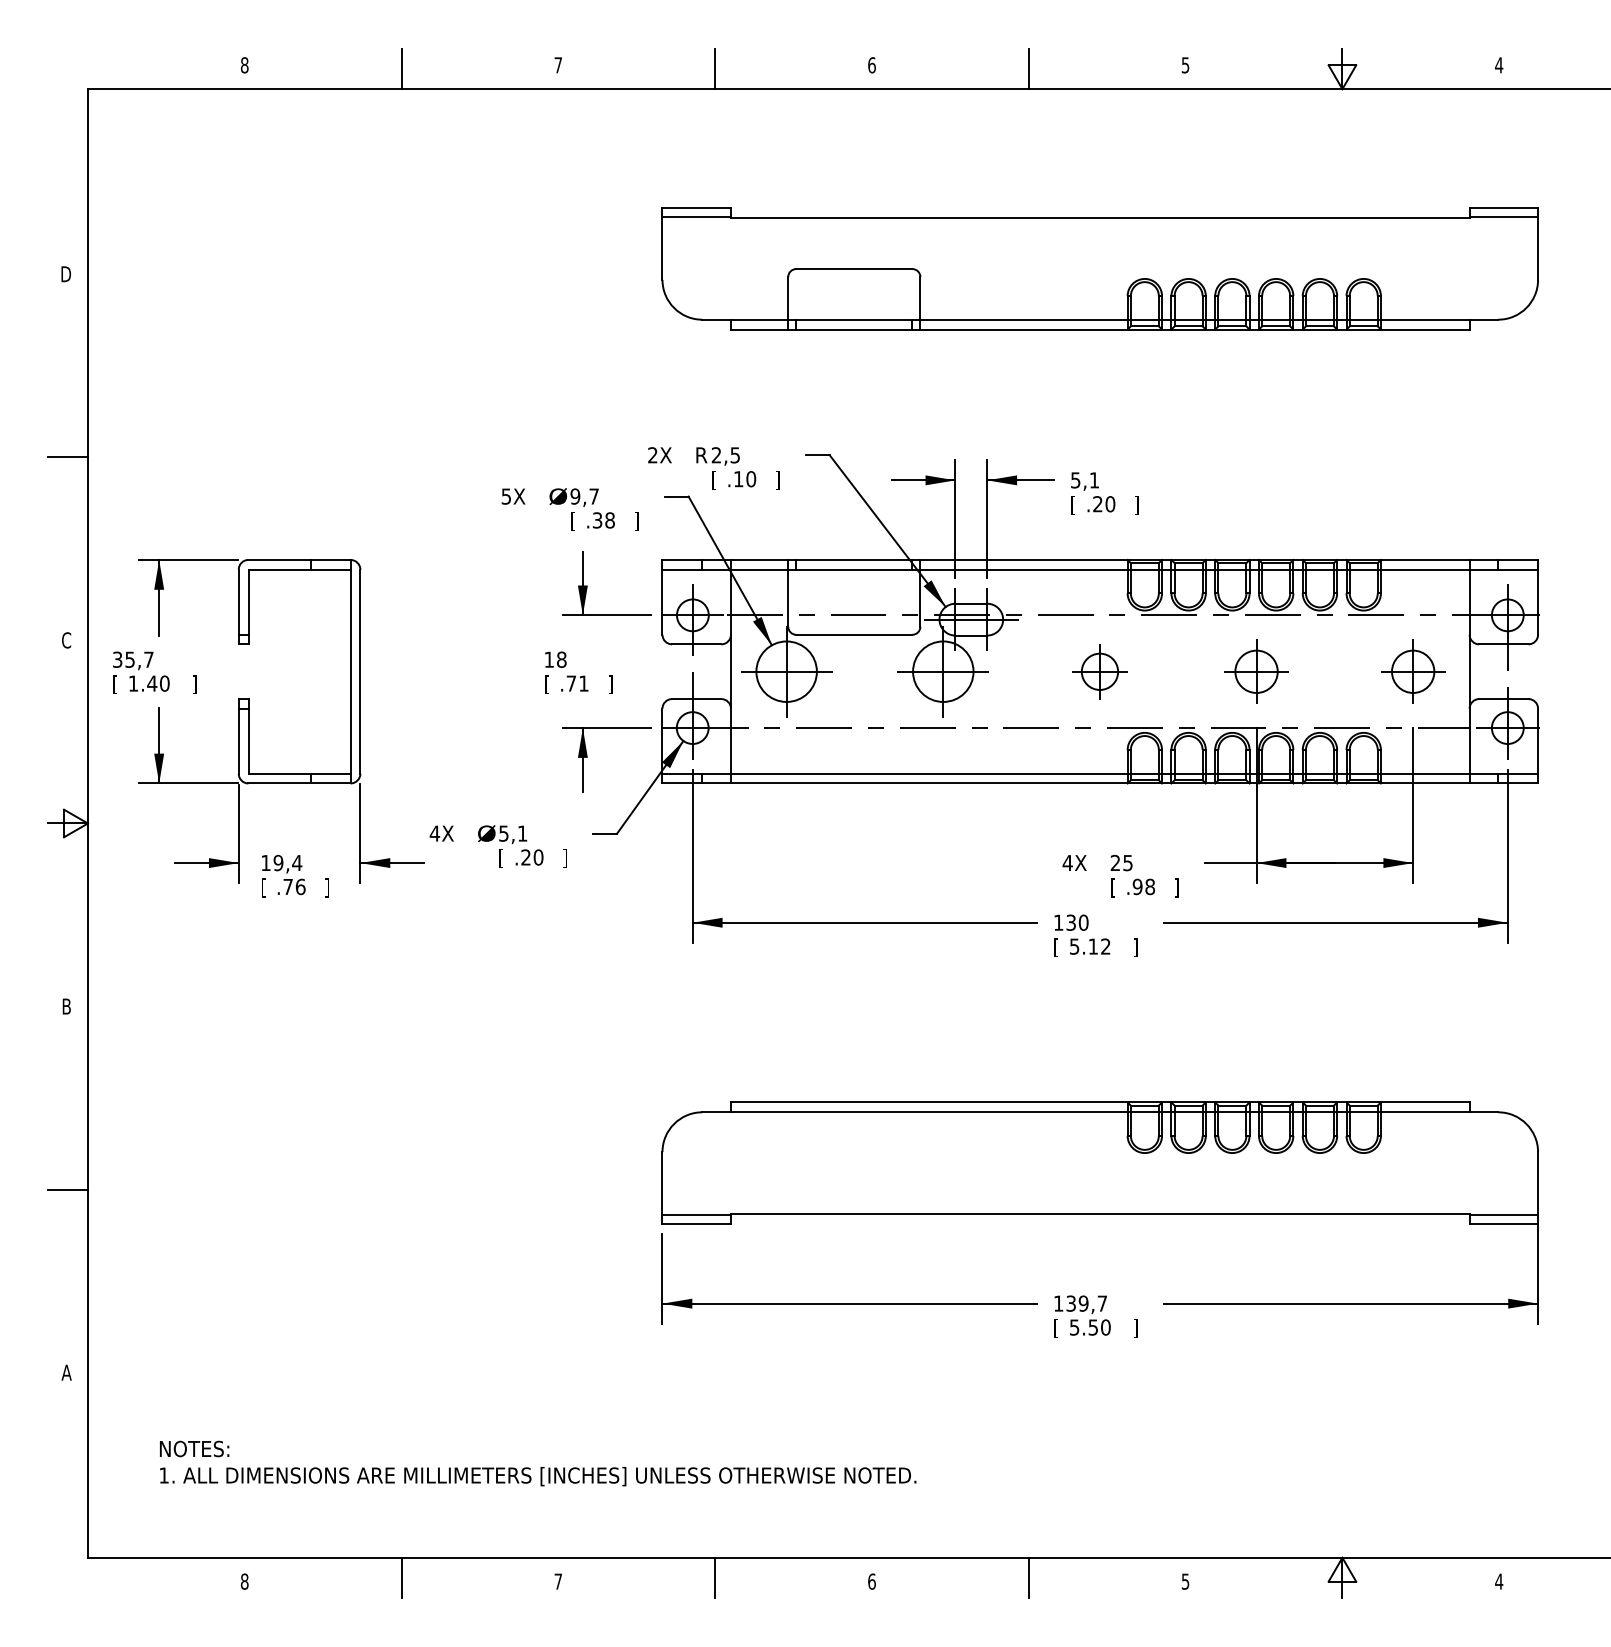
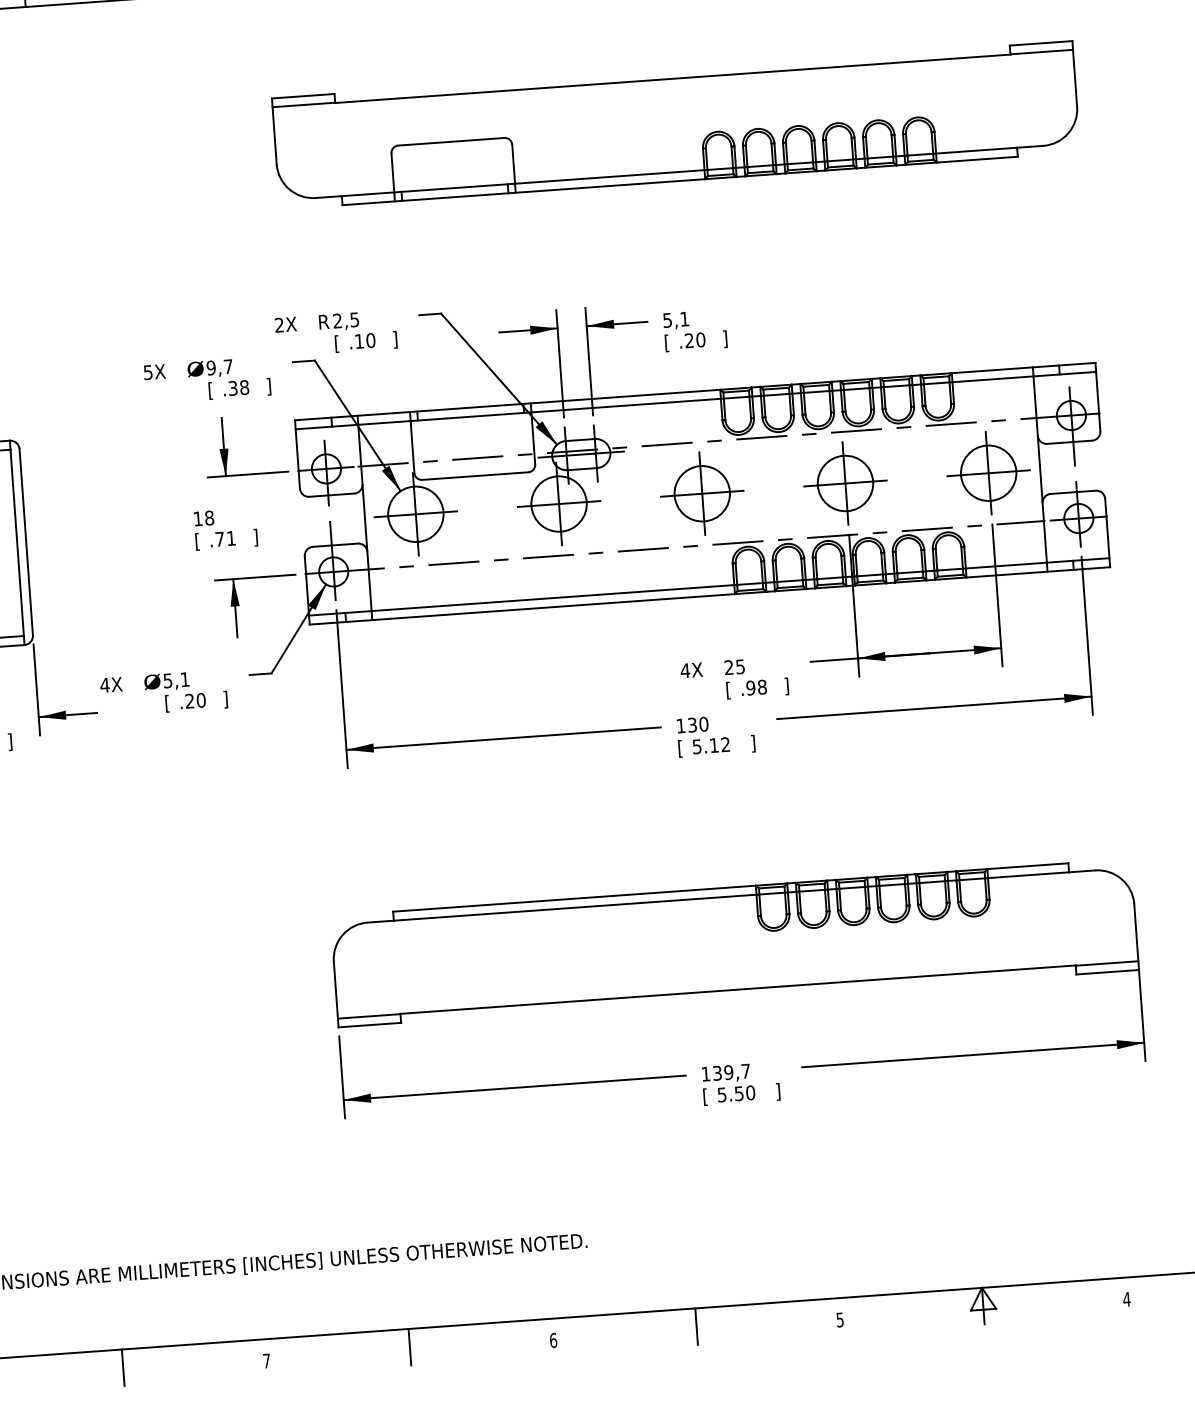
part: (1099, 671) -> (701, 493), size x1.67
part: (1256, 671) -> (845, 483), size x1.43
part: (1412, 671) -> (987, 473), size x1.43

